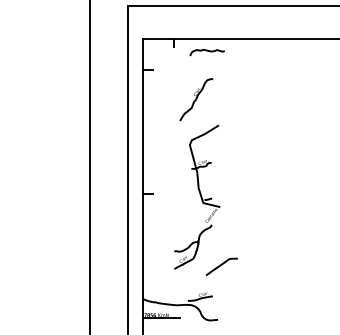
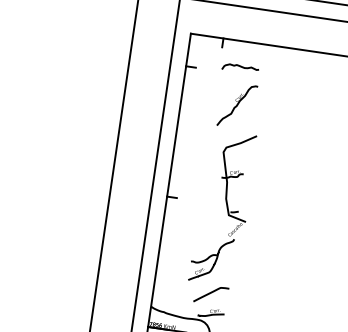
curve: (206, 51) -> (239, 67), moved
curve: (221, 265) -> (211, 293), moved

